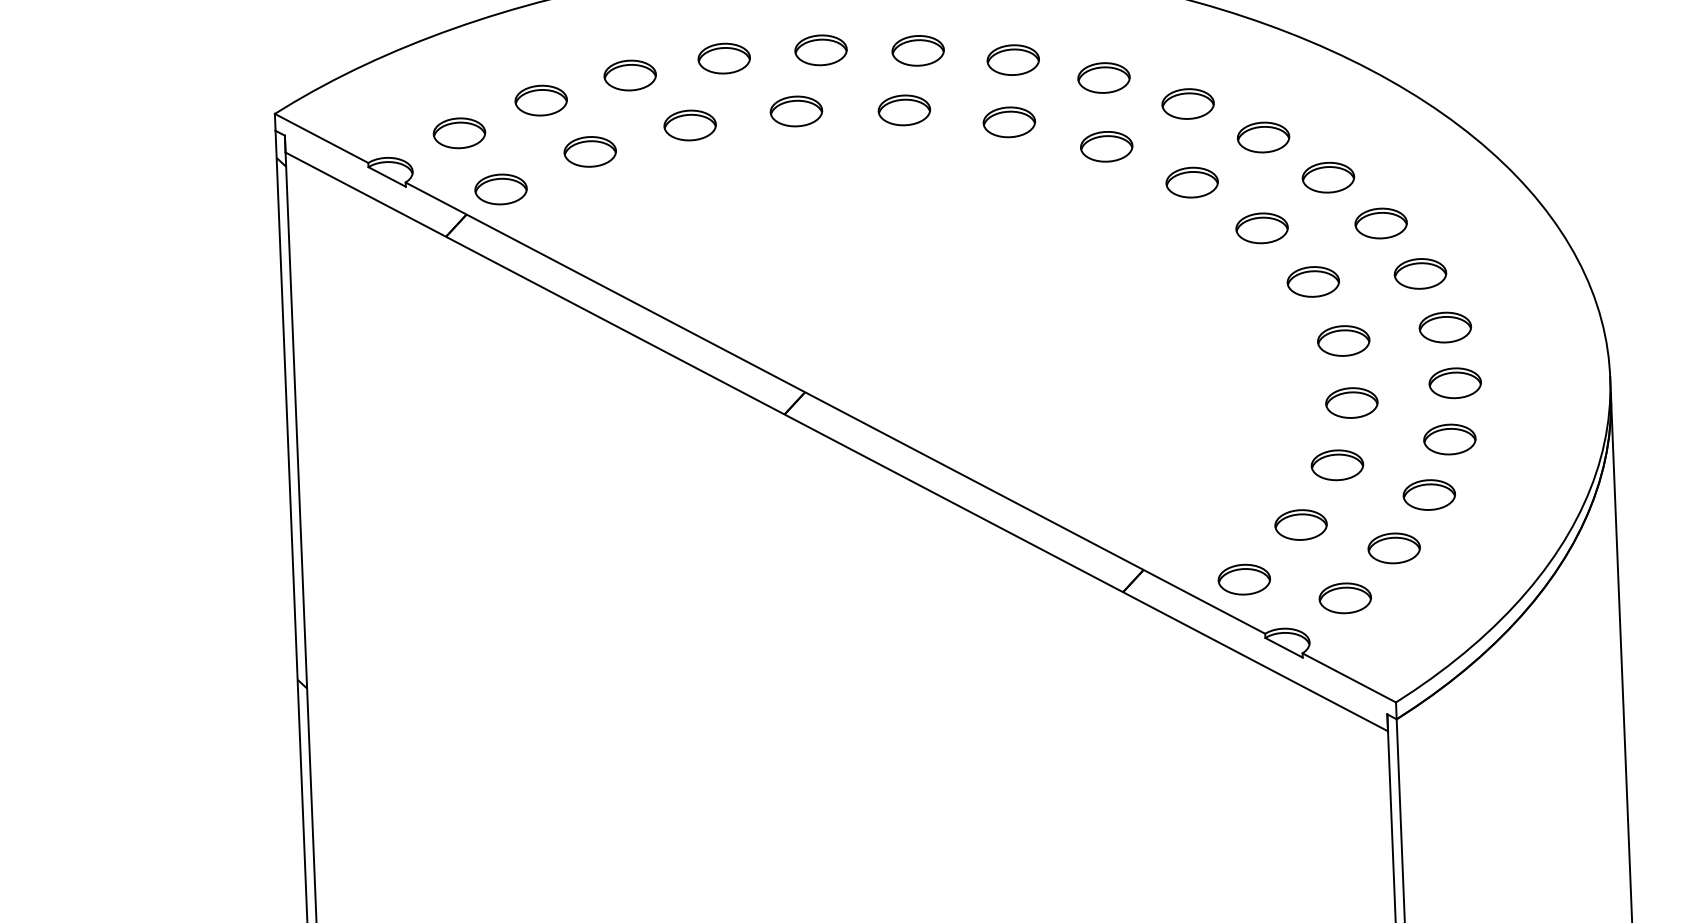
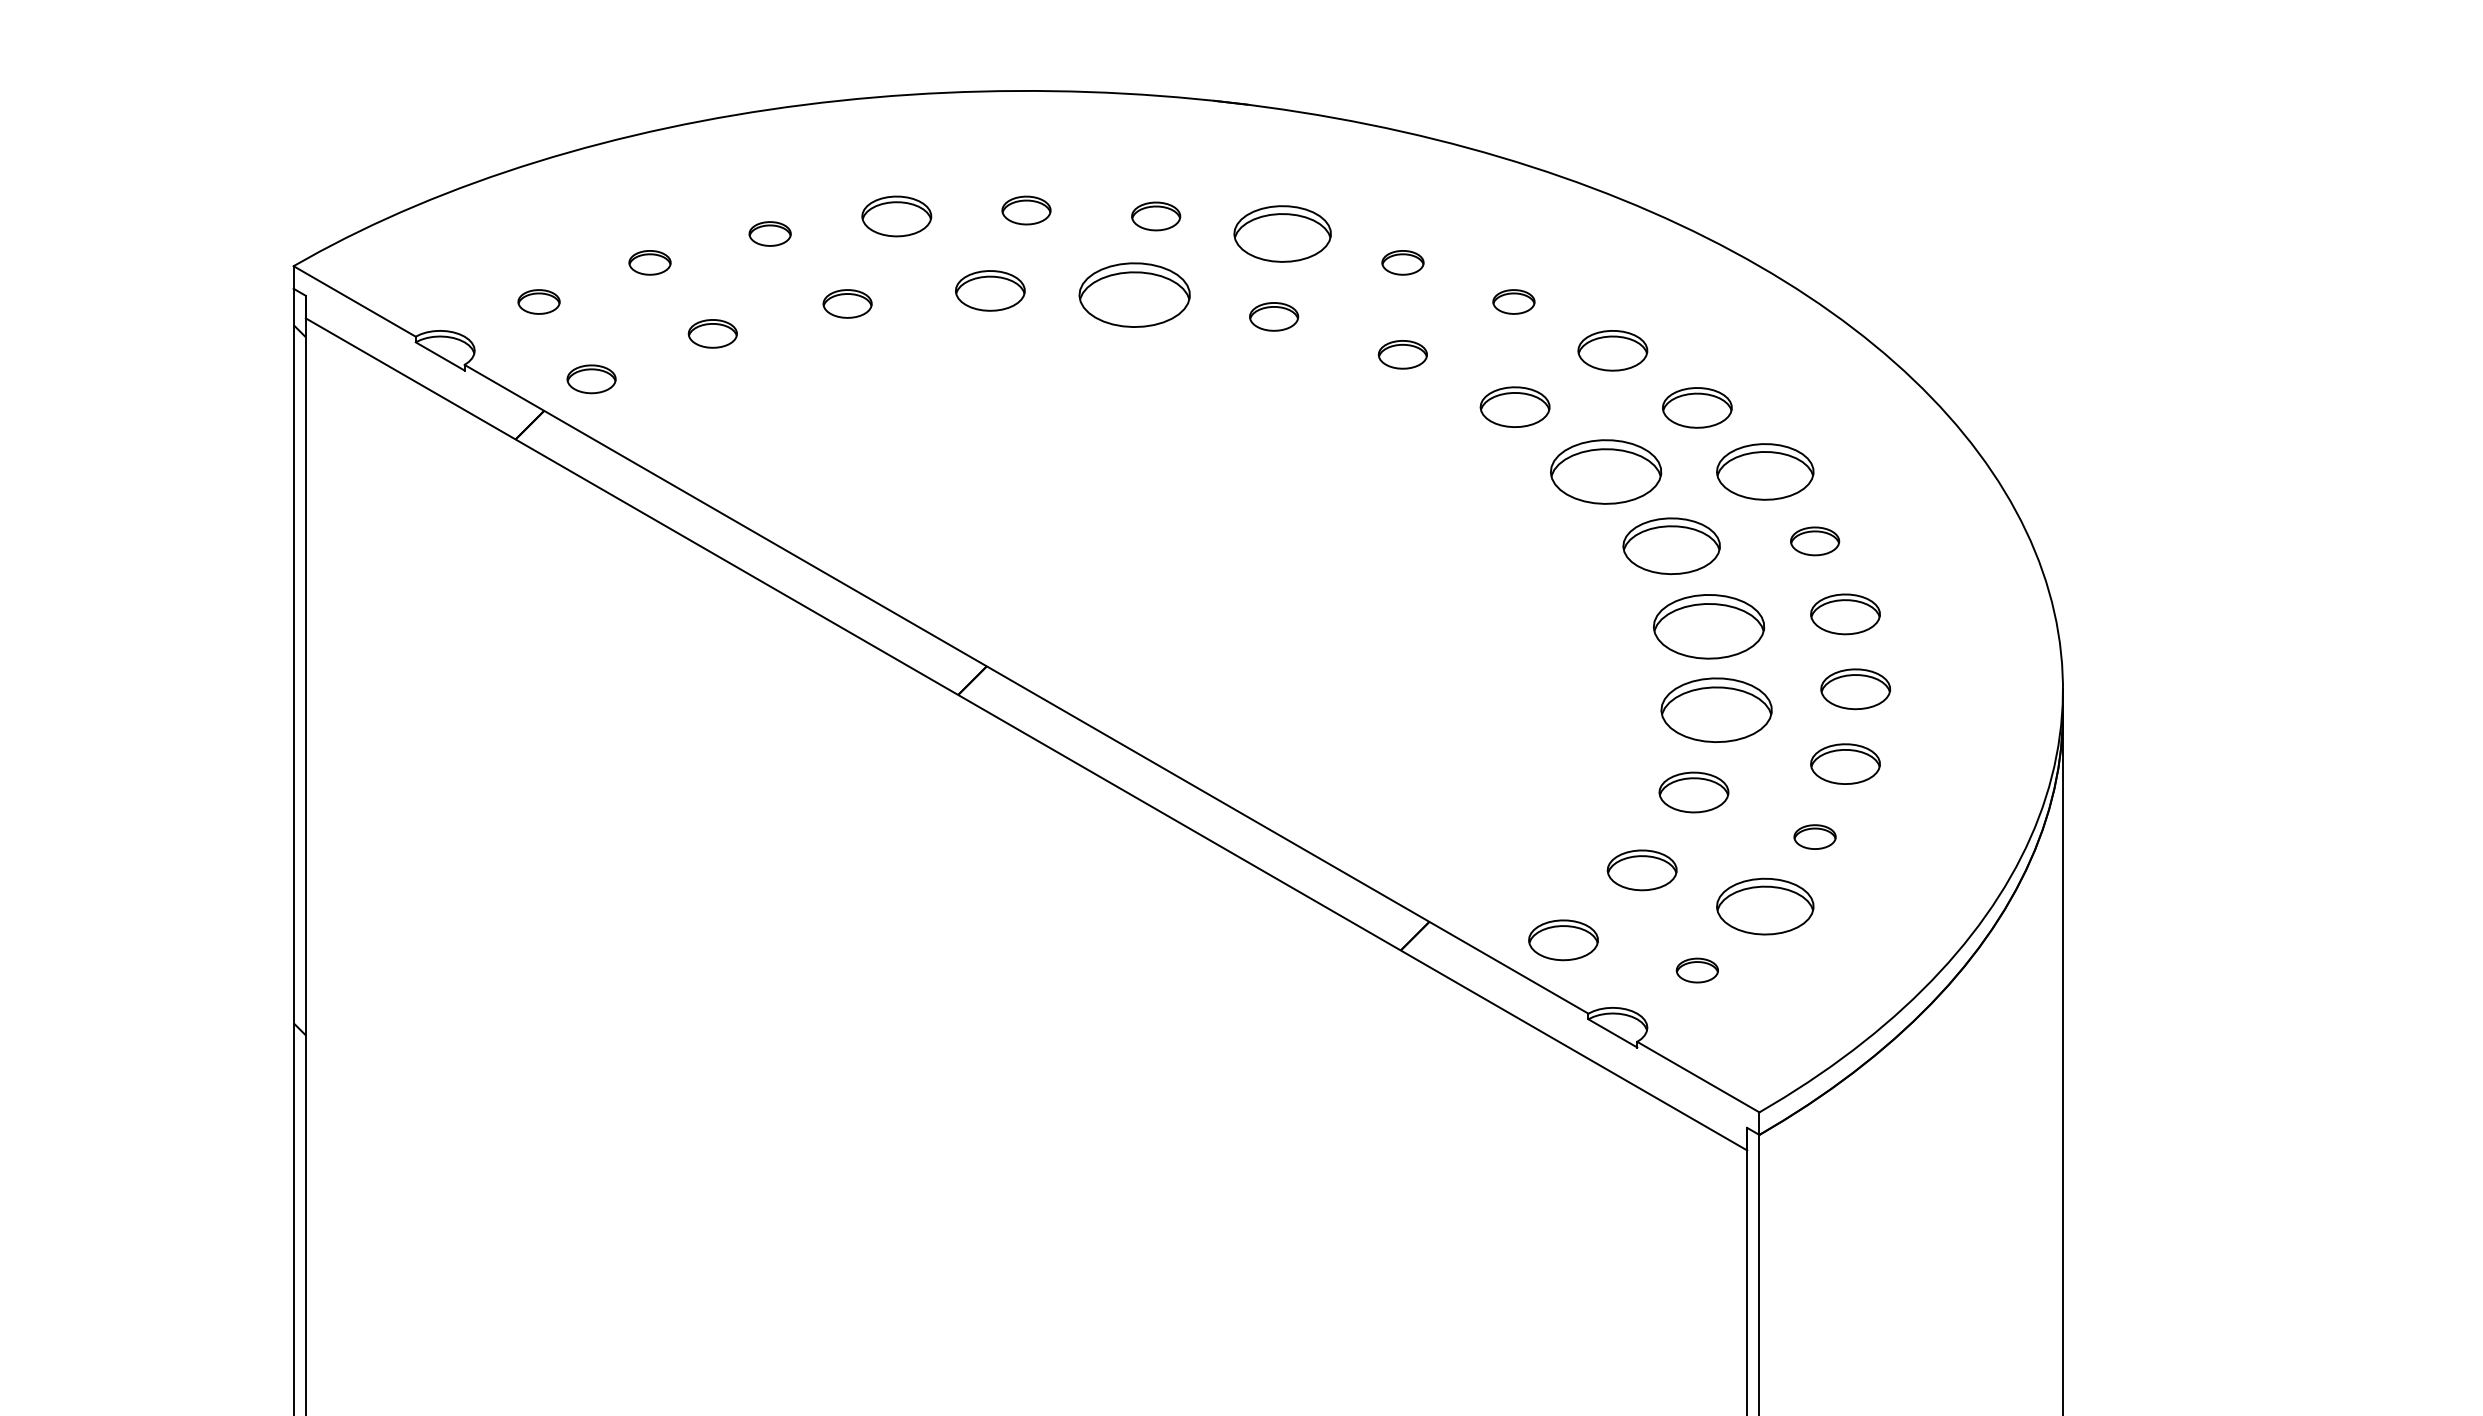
part: (821, 50) -> (1026, 210), size x0.7
part: (917, 50) -> (1155, 216), size x0.7
part: (1013, 59) -> (1282, 233), size x1.4
part: (629, 75) -> (769, 233), size x0.6
part: (1103, 77) -> (1402, 262), size x0.6
part: (540, 100) -> (649, 262), size x0.6
part: (1187, 103) -> (1513, 301), size x0.6
part: (904, 110) -> (1134, 295), size x1.6
part: (1008, 122) -> (1273, 316), size x0.7
part: (690, 125) -> (847, 303), size x0.7
part: (459, 132) -> (538, 301), size x0.6
part: (1106, 146) -> (1402, 354), size x0.7
part: (590, 151) -> (712, 333), size x0.7
part: (500, 189) -> (591, 379), size x0.7
part: (1381, 223) -> (1765, 471), size x1.4
part: (1261, 228) -> (1605, 471), size x1.6
part: (1420, 274) -> (1814, 541), size x0.7
part: (1313, 282) -> (1671, 546), size x1.4
part: (1343, 340) -> (1708, 626), size x1.6
part: (1351, 402) -> (1716, 709), size x1.6
part: (1428, 494) -> (1814, 836), size x0.6
part: (1394, 548) -> (1765, 906), size x1.4
part: (1345, 598) -> (1697, 970), size x0.6

